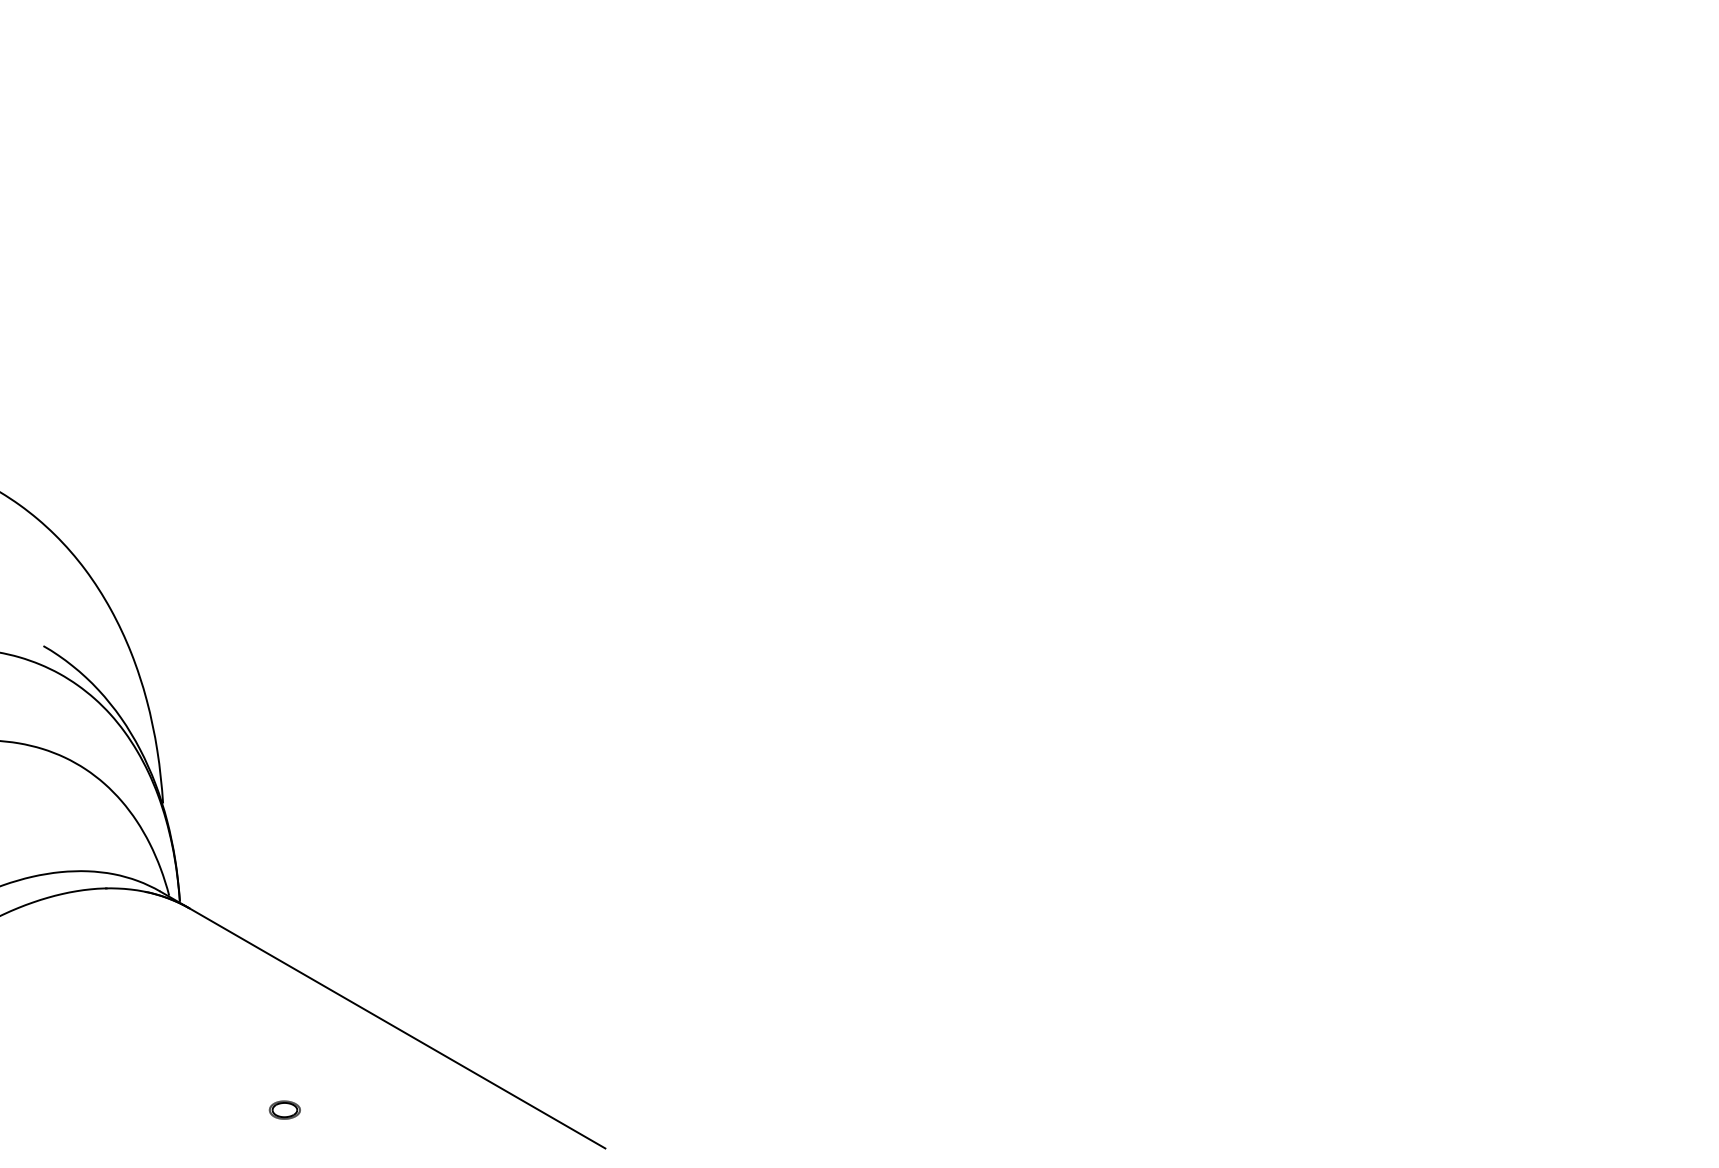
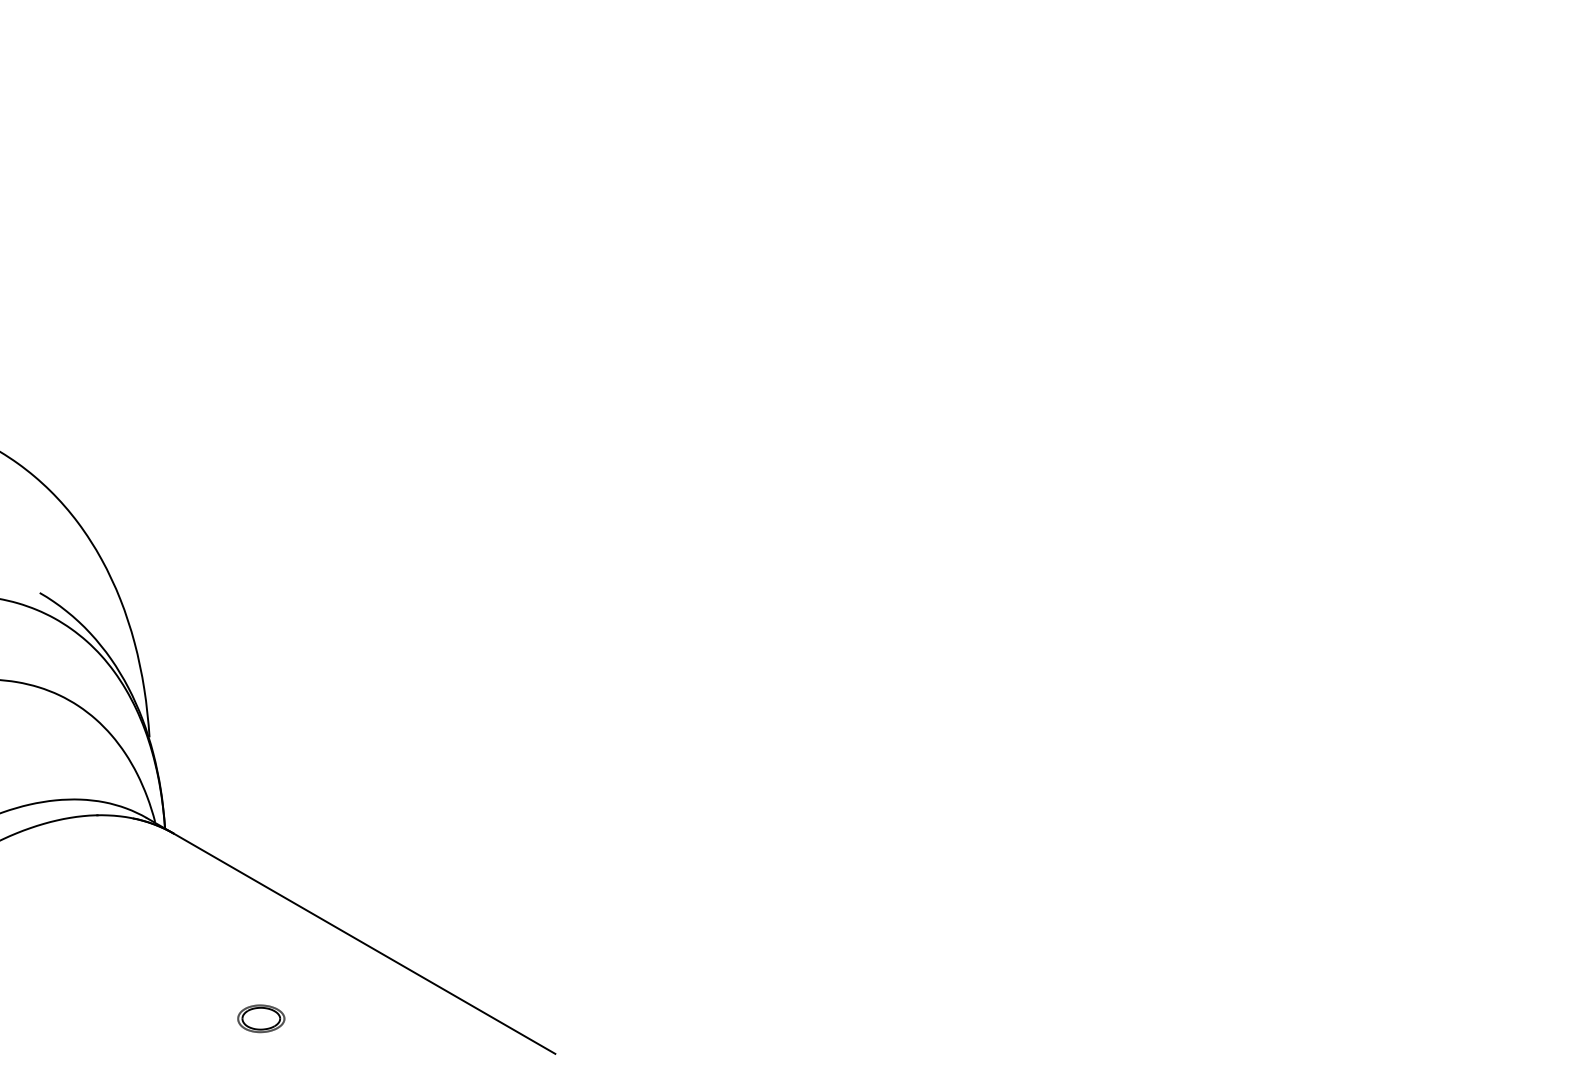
part: (284, 1109) -> (260, 1018), size x1.67

